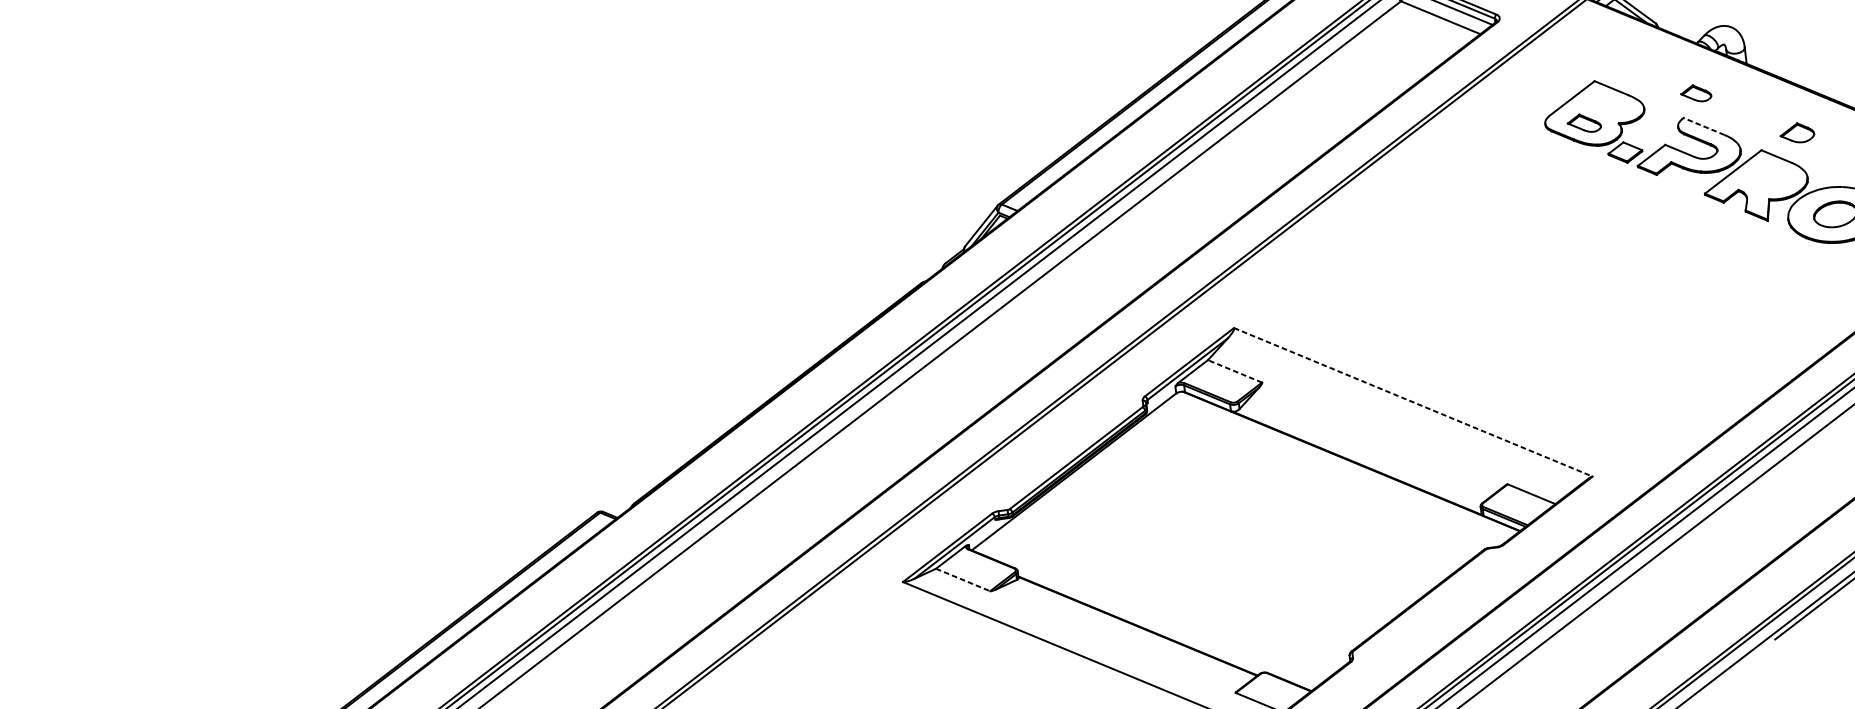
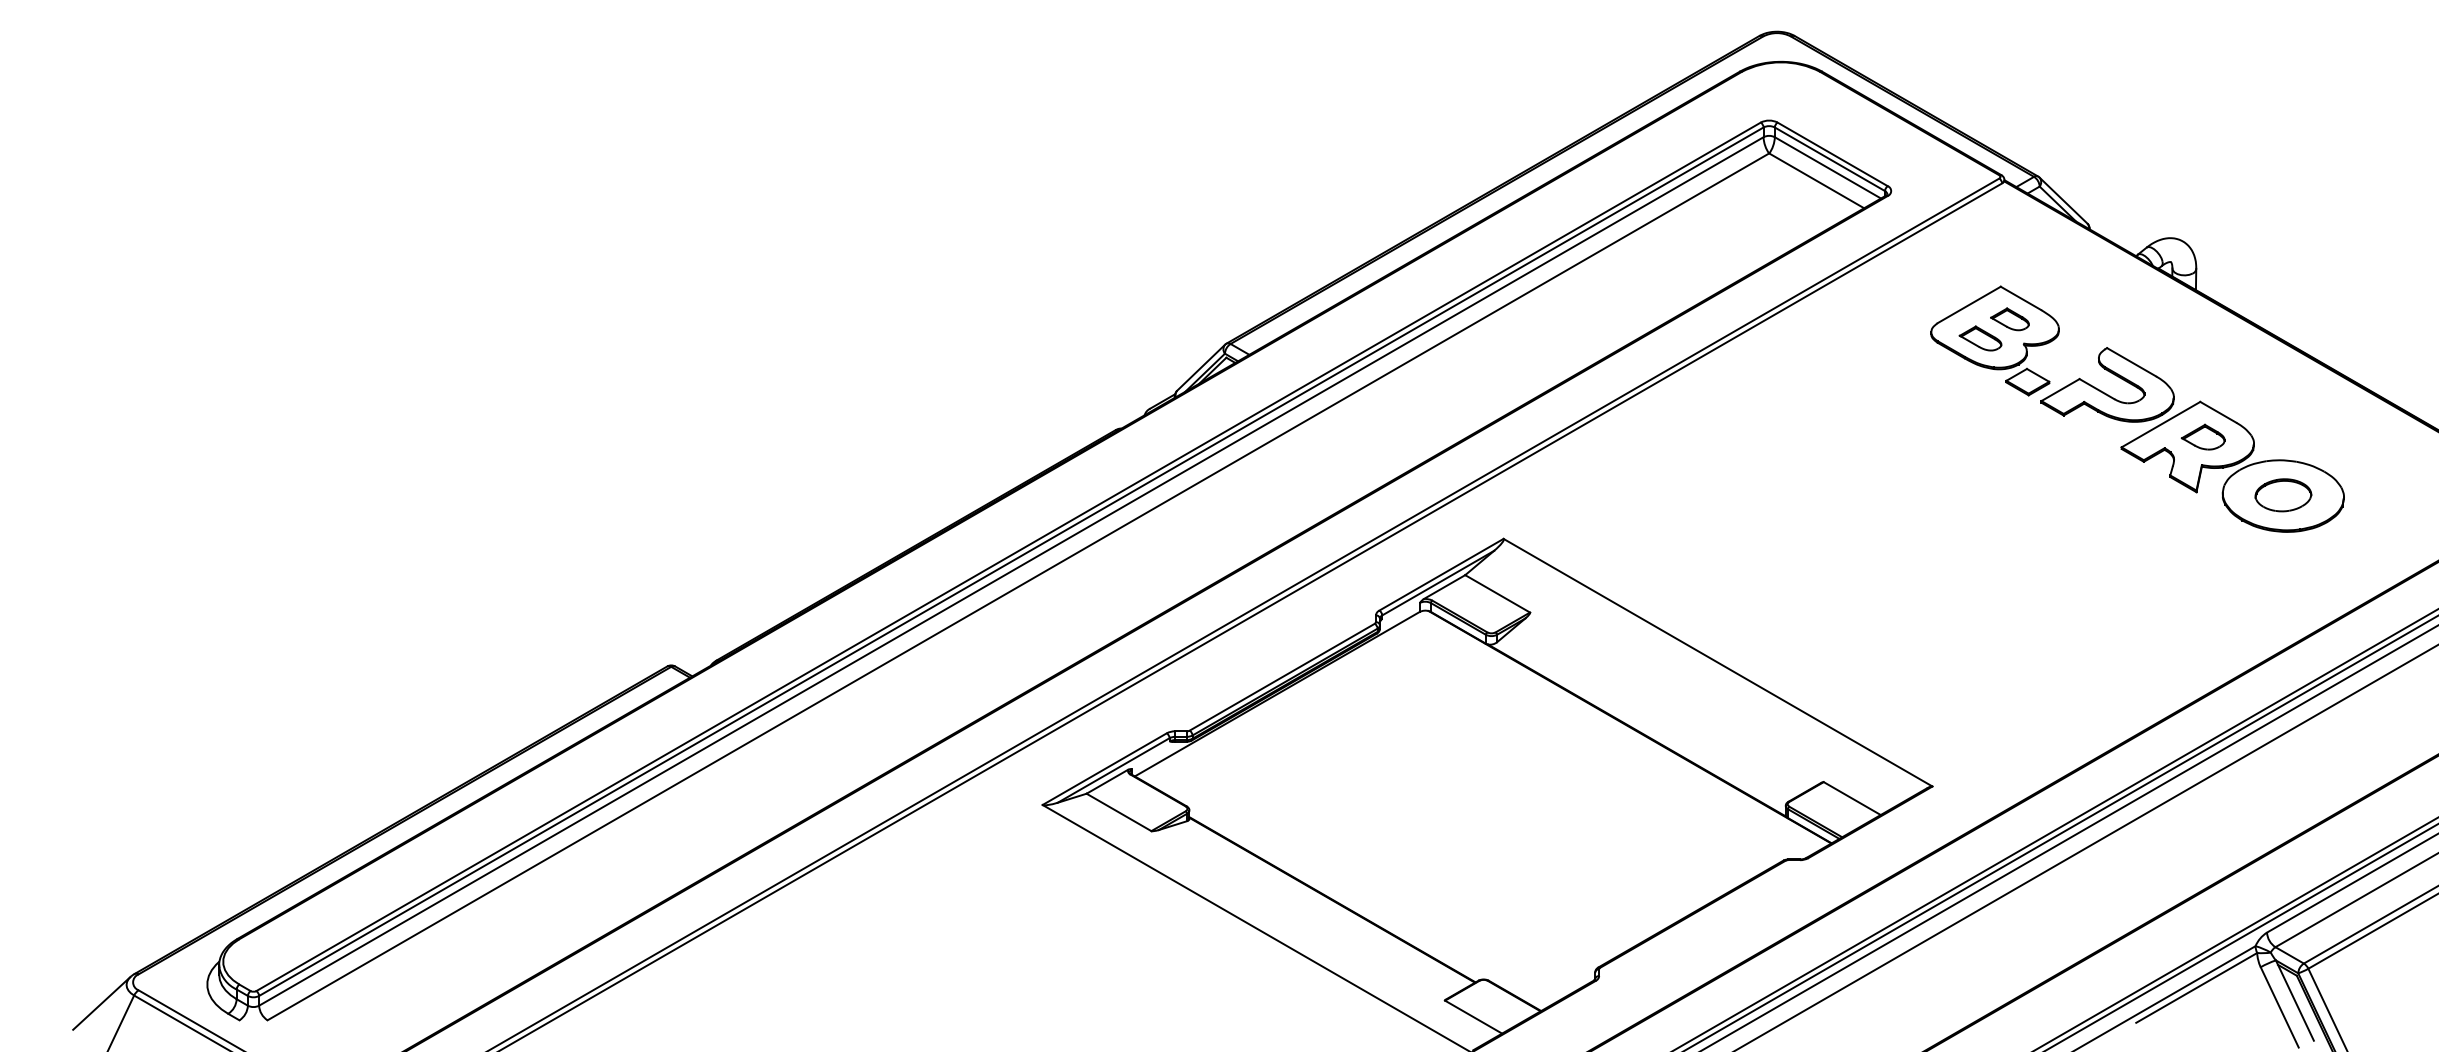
part: (1695, 93) -> (2009, 319), moved
line: (1703, 126) -> (2131, 362), dashed -> solid
part: (1796, 132) -> (2202, 436), moved
line: (1234, 371) -> (1497, 593), dashed -> solid
line: (1413, 402) -> (1718, 662), dashed -> solid
line: (963, 580) -> (1119, 812), dashed -> solid

